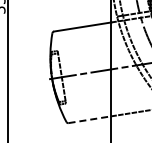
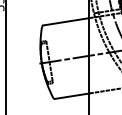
line: (89, 119) -> (71, 96), dashed -> solid

